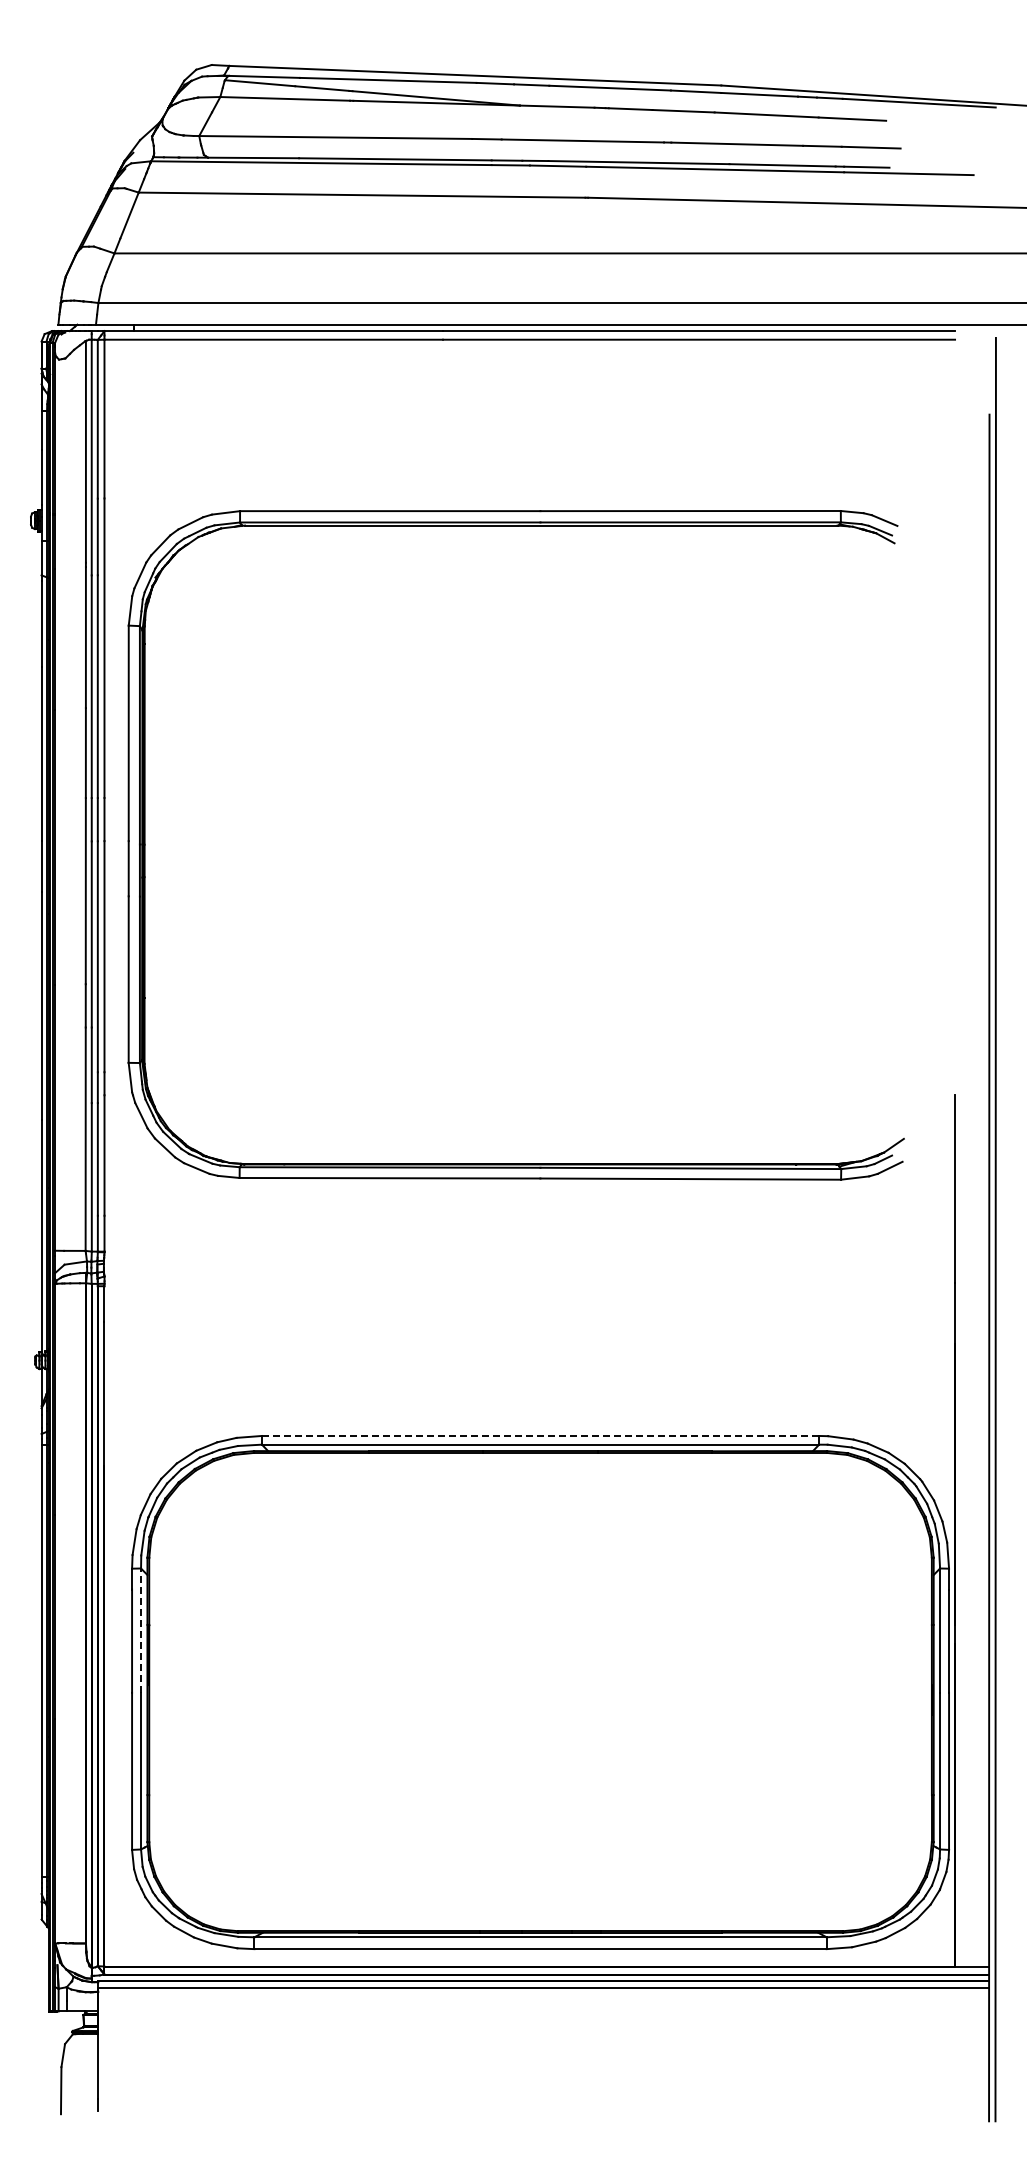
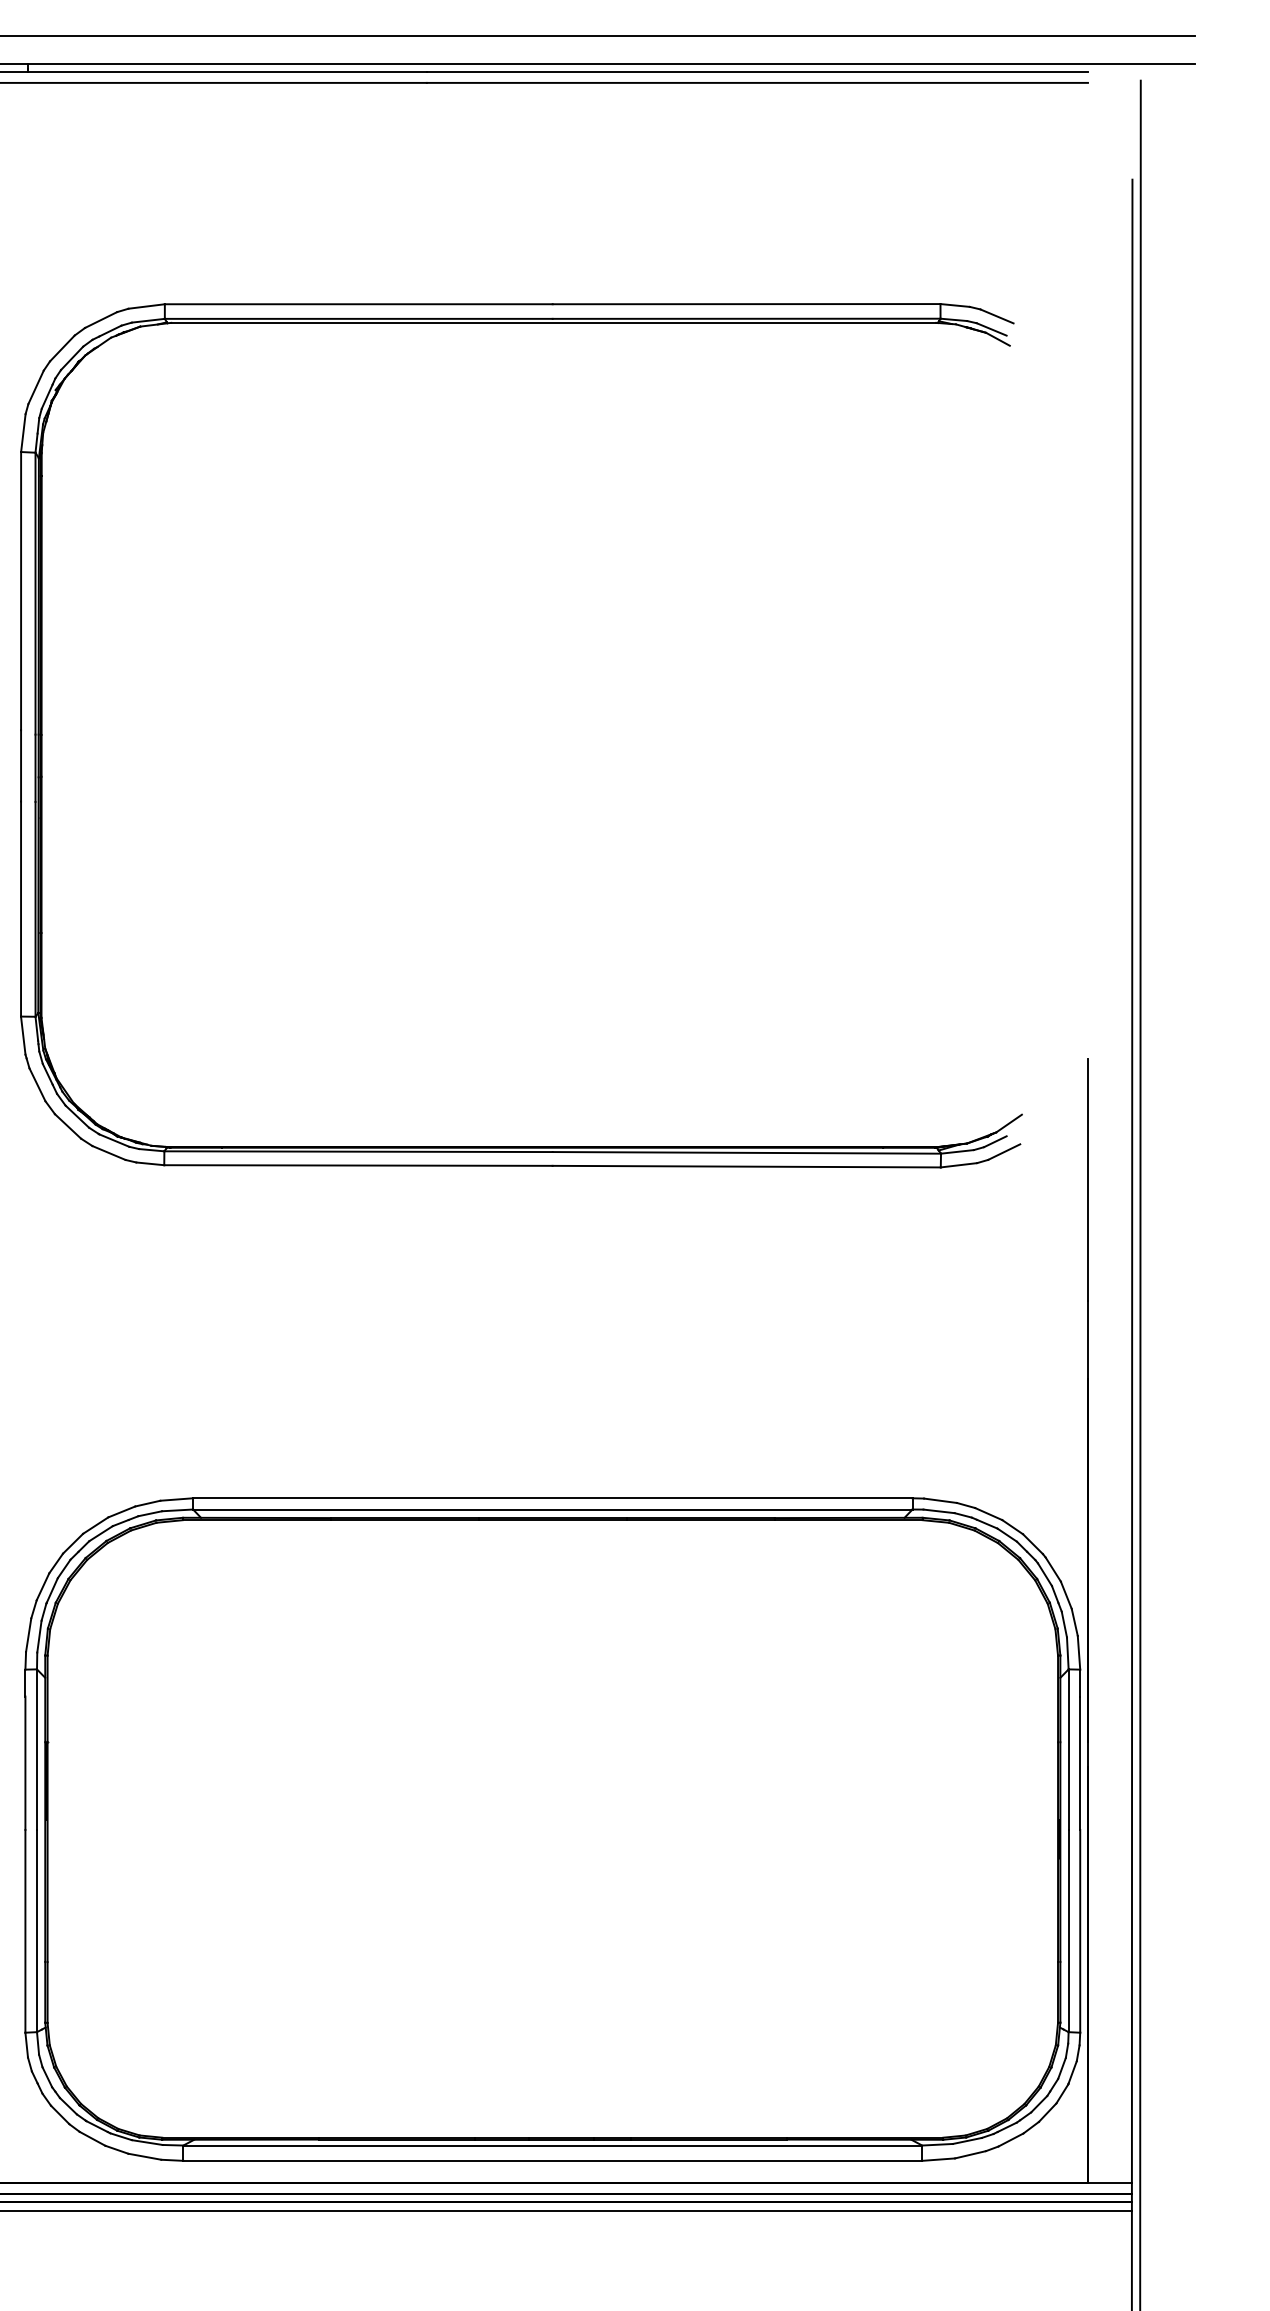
line: (540, 1435) -> (552, 1497), dashed -> solid
line: (141, 1630) -> (37, 1749), dashed -> solid

